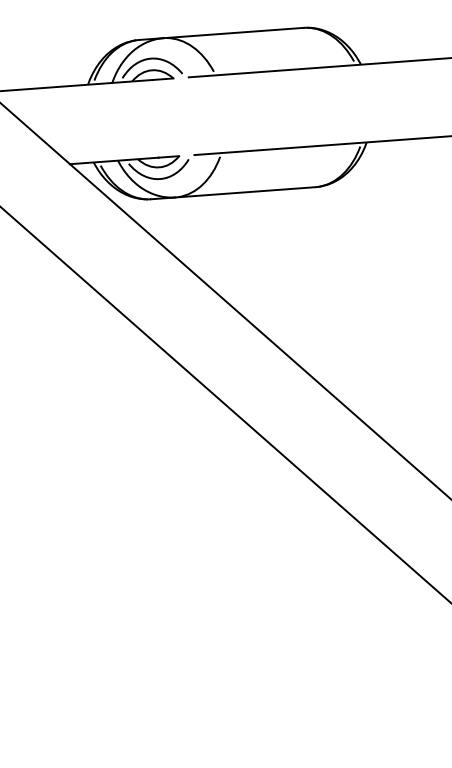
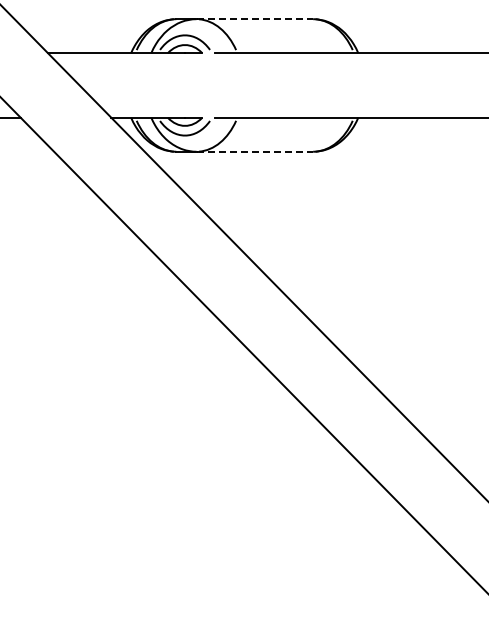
line: (234, 33) -> (255, 19), solid -> dashed
line: (246, 191) -> (255, 151), solid -> dashed

